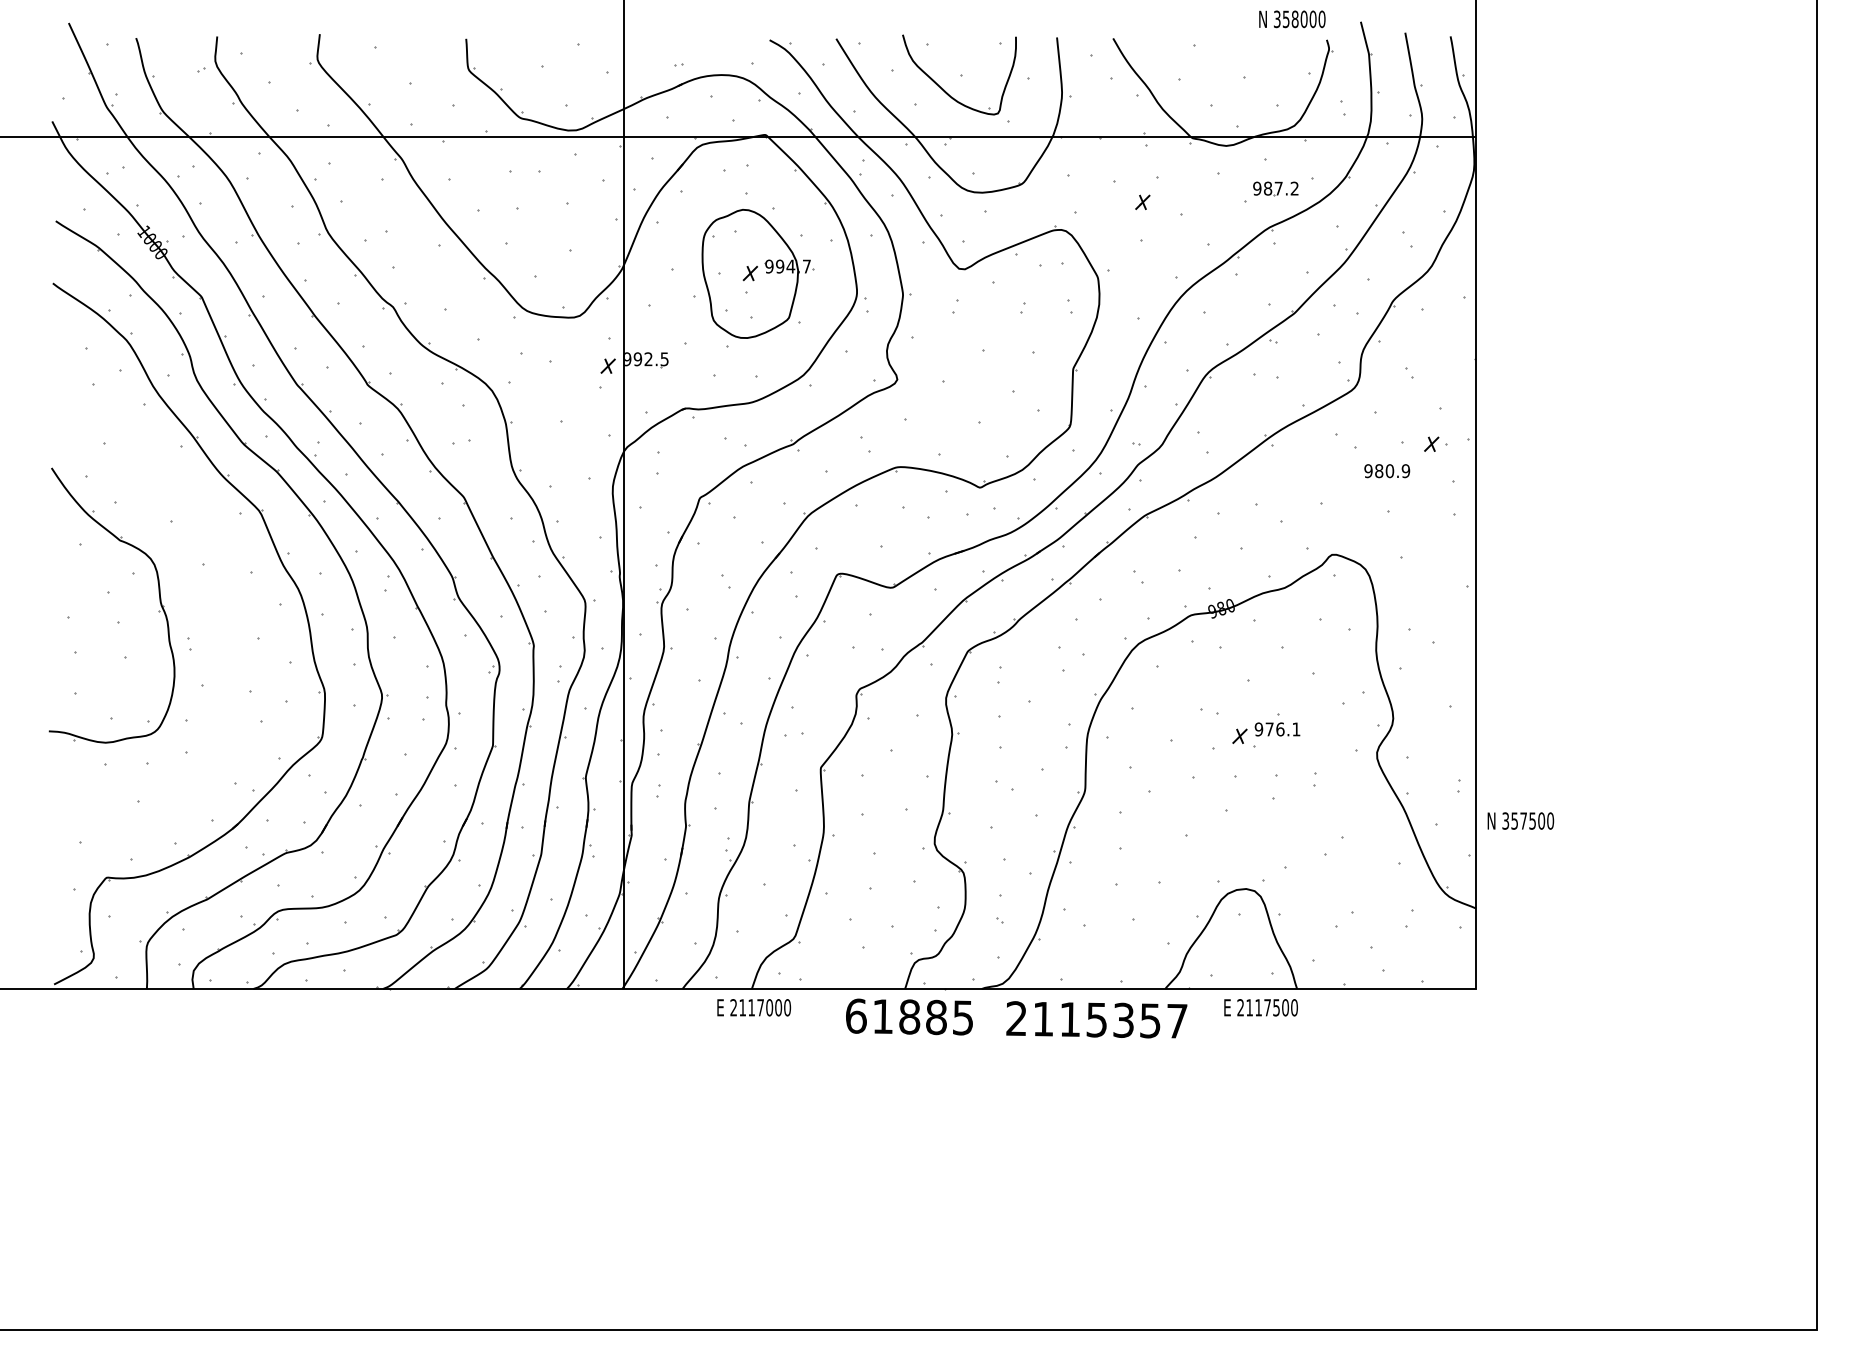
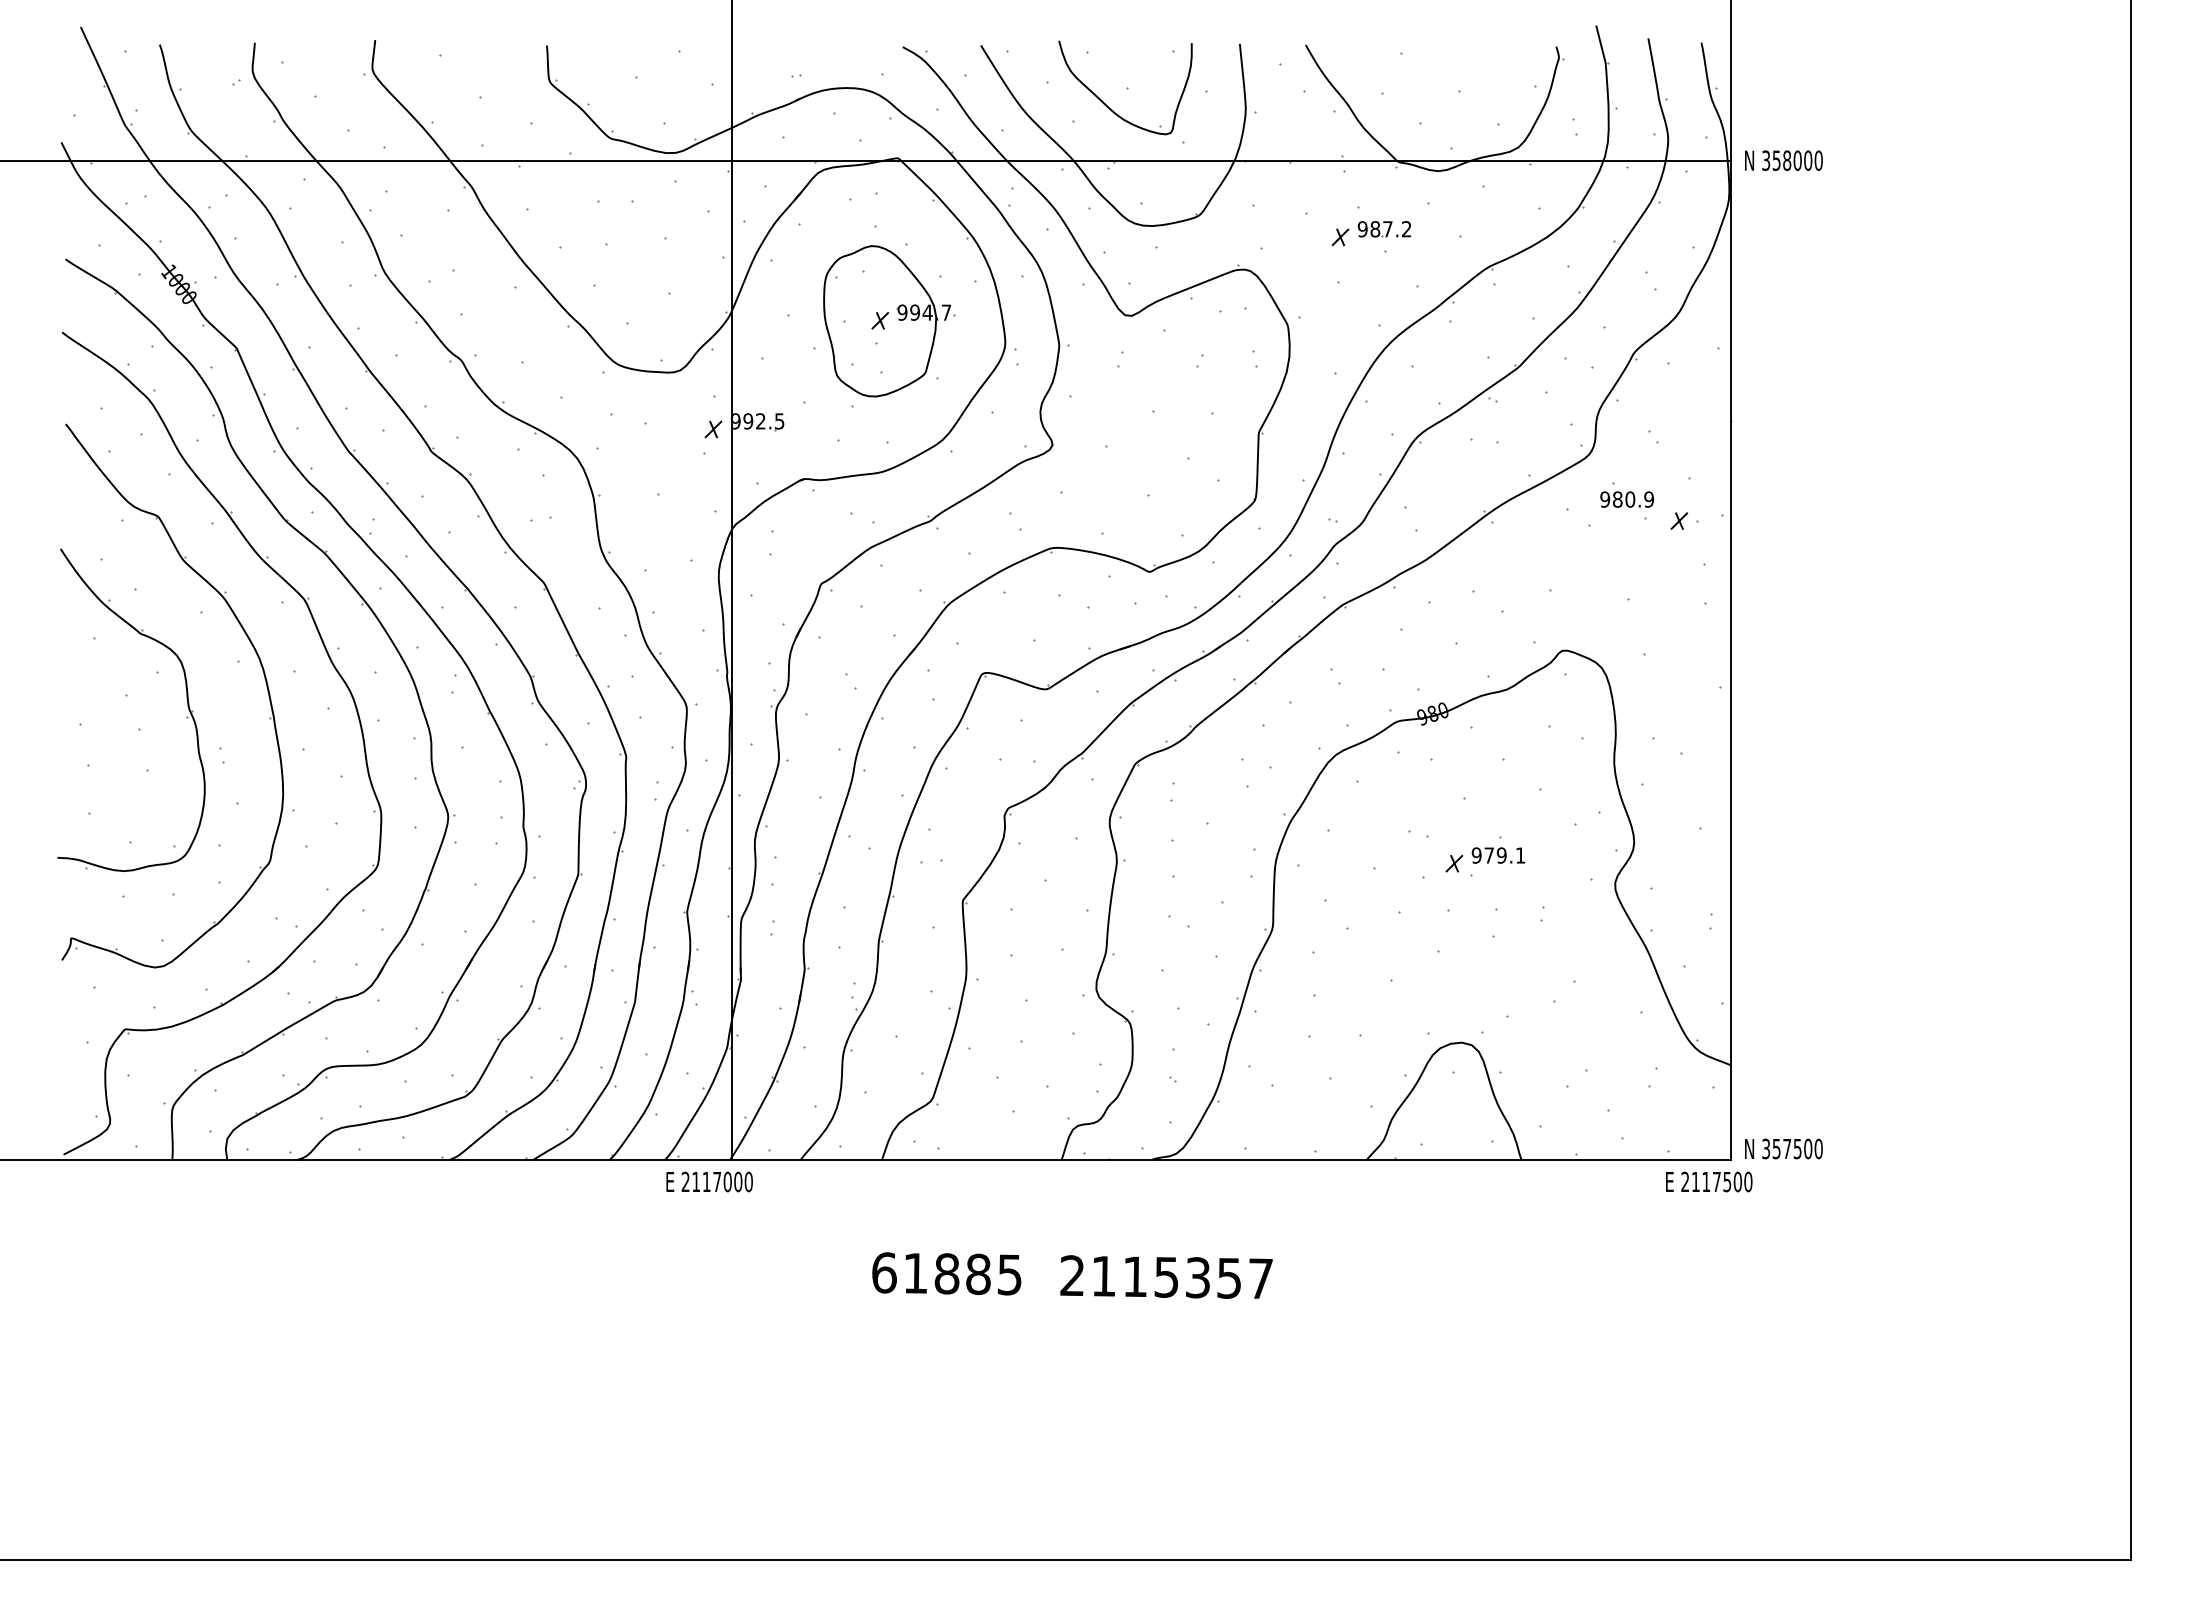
text: (1292, 19) -> (1783, 160), moved
part: (1274, 188) -> (1383, 229), moved
text: (1386, 471) -> (1626, 499), moved
part: (221, 564) -> (259, 662), added
text: (1280, 729) -> (1501, 855), 976.1 -> 979.1
text: (1520, 820) -> (1783, 1148), moved
text: (754, 1007) -> (709, 1181), moved
text: (1261, 1007) -> (1709, 1181), moved
text: (1016, 1018) -> (1072, 1275), moved

